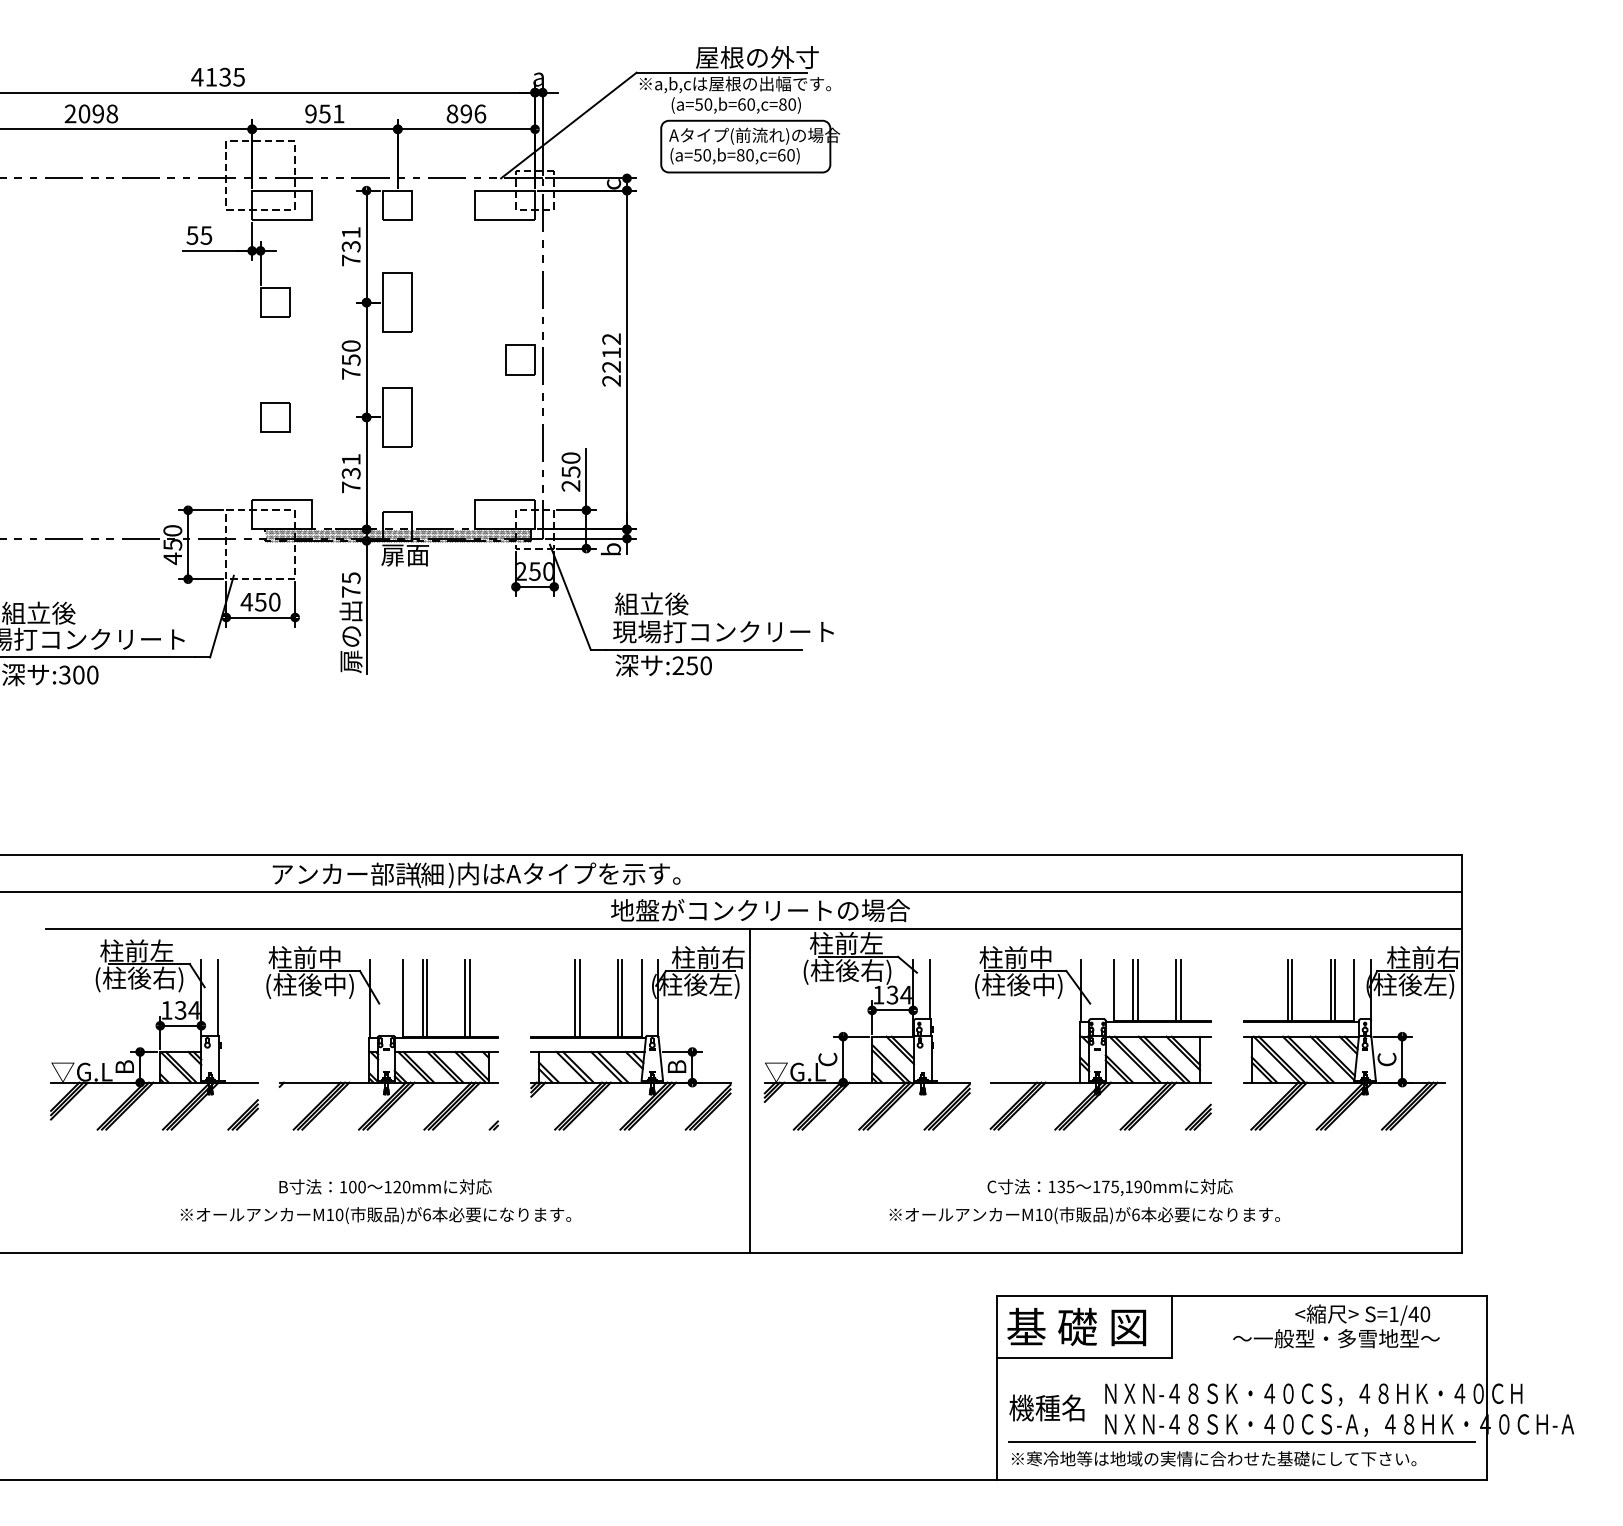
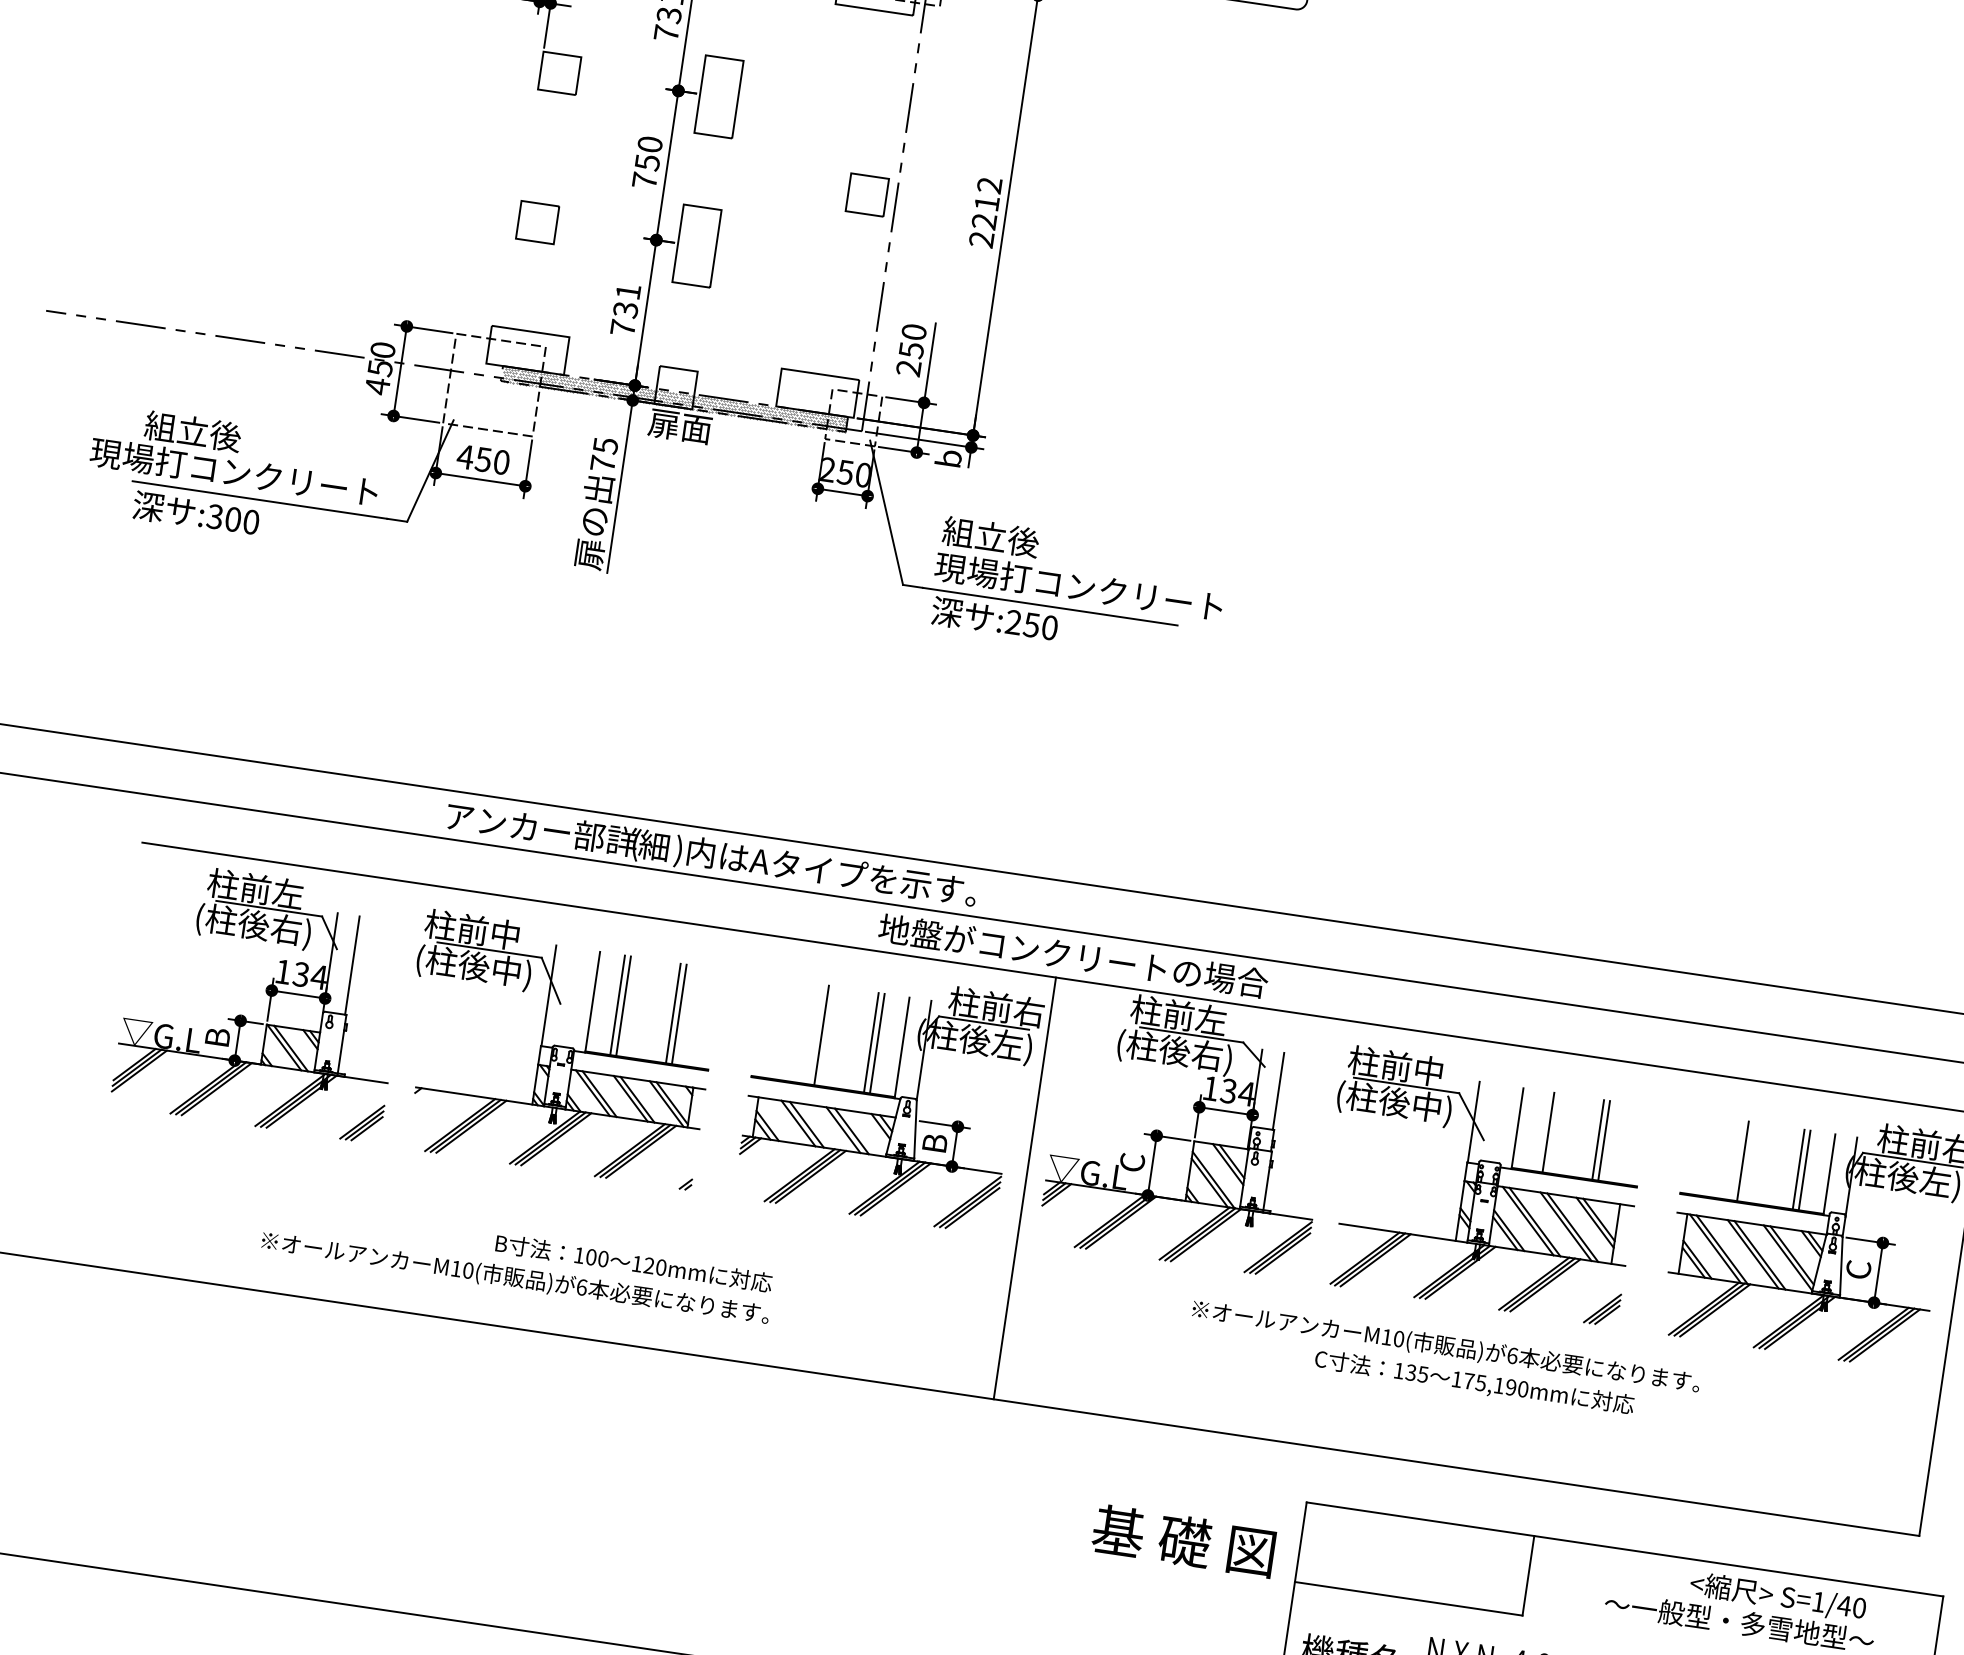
line: (1133, 990) -> (1542, 1131), removed
line: (1292, 990) -> (1749, 1161), removed
line: (574, 998) -> (815, 1034), removed
text: (385, 1186) -> (634, 1262), moved
text: (1084, 1215) -> (1445, 1346), moved
text: (1076, 1326) -> (1183, 1540), moved

